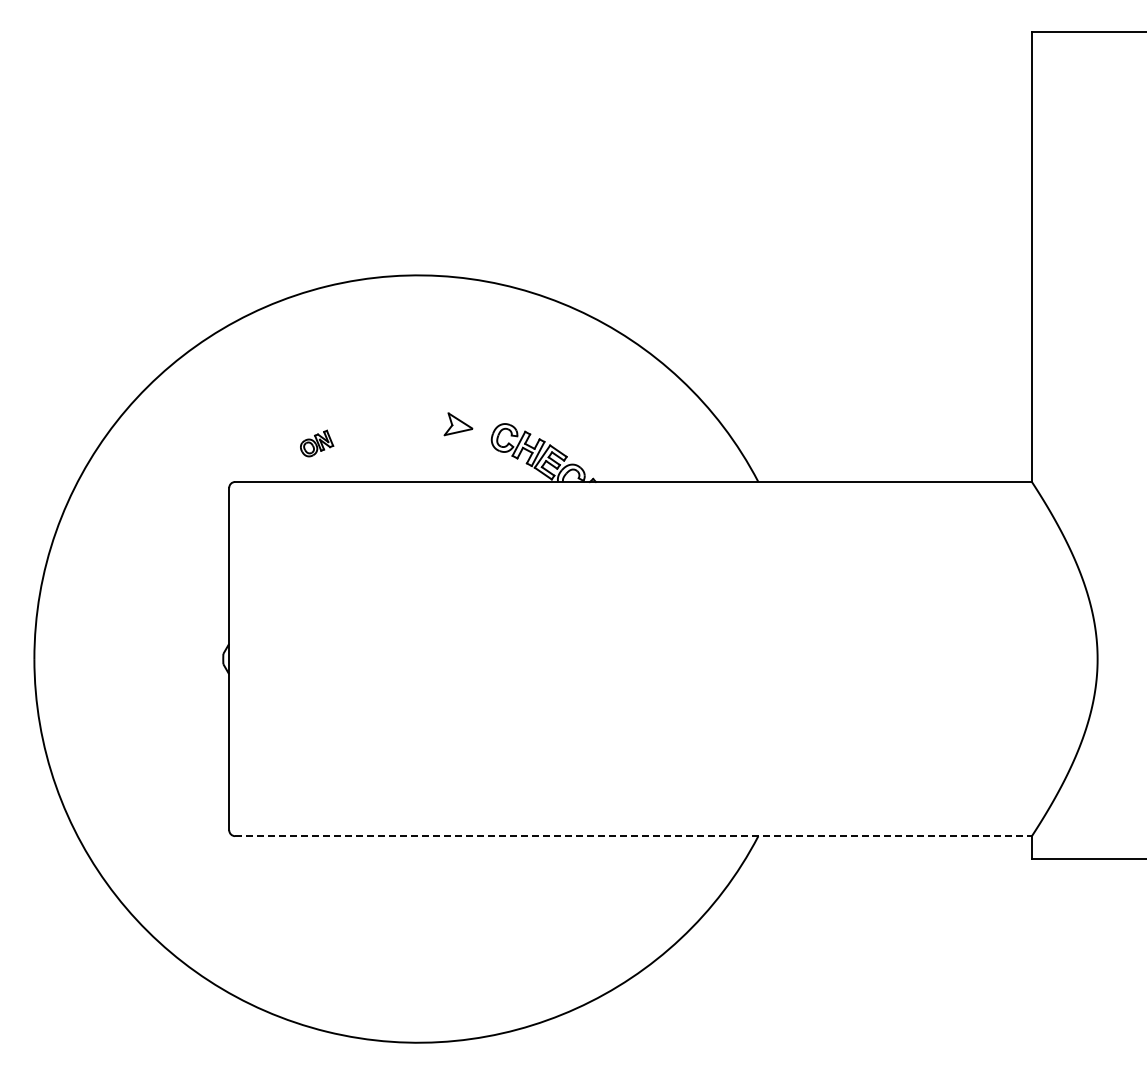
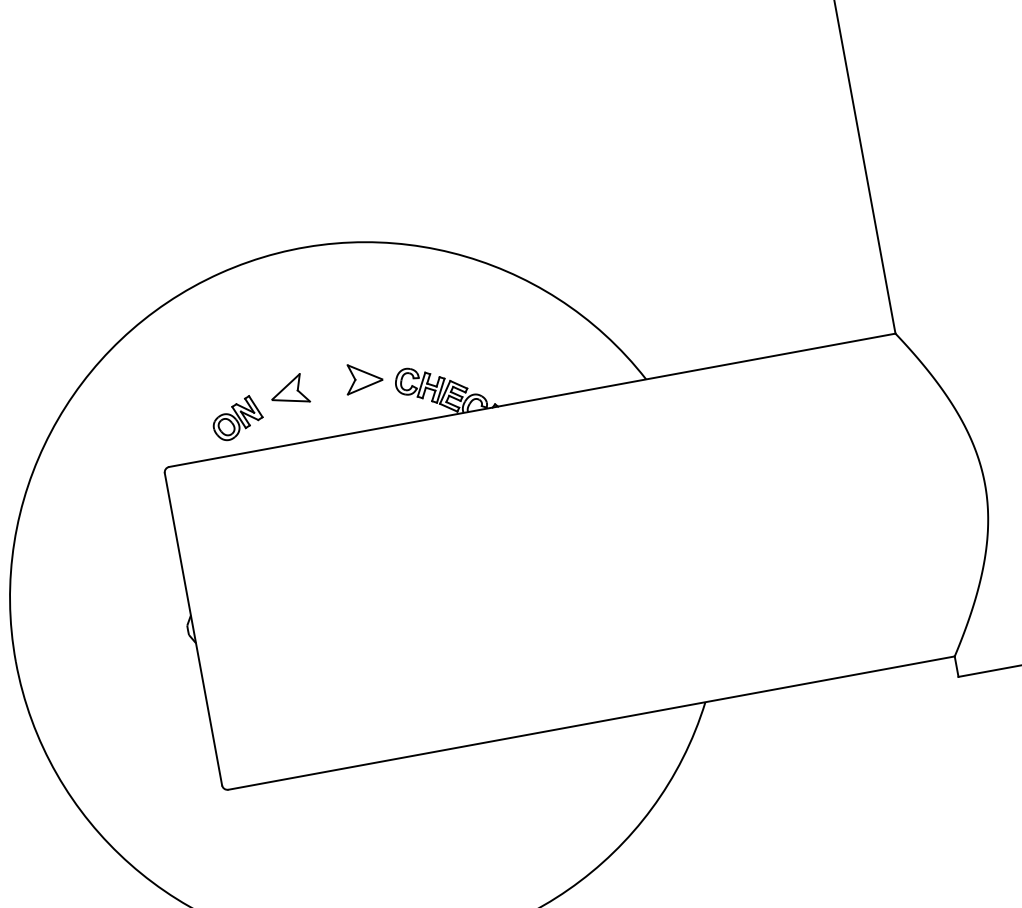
part: (377, 423) -> (289, 389), added
part: (458, 423) -> (363, 376), size x1.43
part: (316, 443) -> (236, 418), size x1.67
line: (634, 836) -> (592, 723), dashed -> solid

